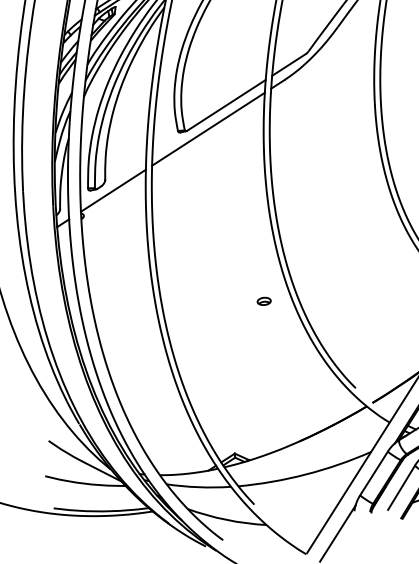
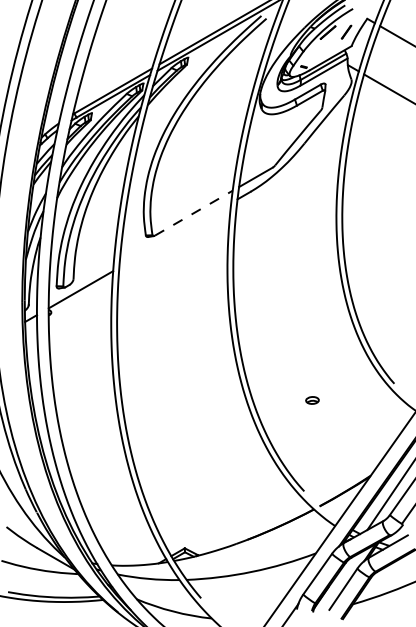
line: (226, 105) -> (193, 213), solid -> dashed
line: (208, 129) -> (175, 235), removed
part: (264, 301) -> (312, 400), moved

